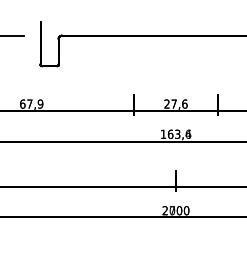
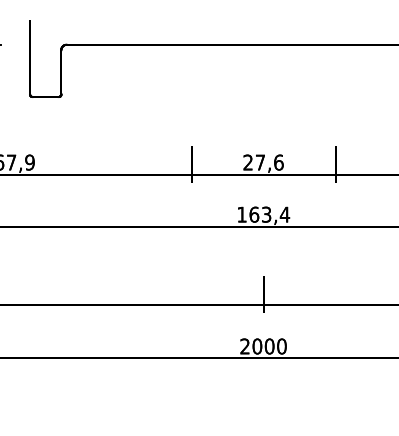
text: (188, 133) -> (285, 213), 163,6 -> 163,4
text: (172, 210) -> (257, 346), 2700 -> 2000

